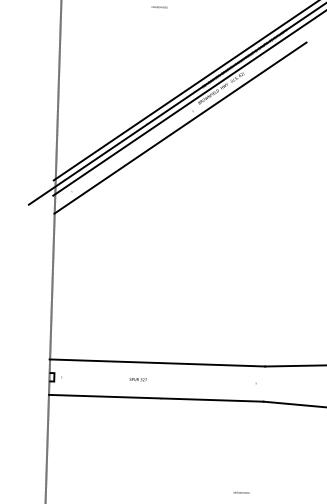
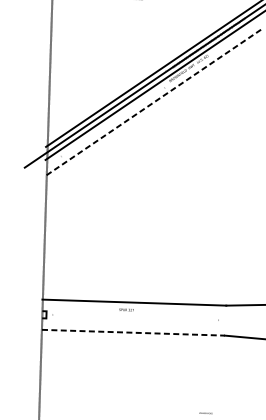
line: (180, 127) -> (154, 101), solid -> dashed
text: (137, 379) -> (125, 309), moved
line: (156, 398) -> (133, 332), solid -> dashed

